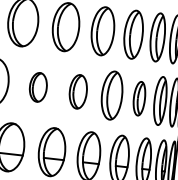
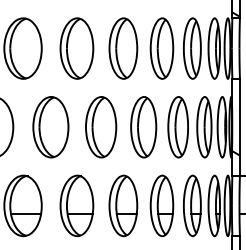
part: (38, 87) -> (50, 127), size x1.67
part: (78, 92) -> (101, 127), size x1.43
part: (138, 98) -> (177, 127), size x1.43

